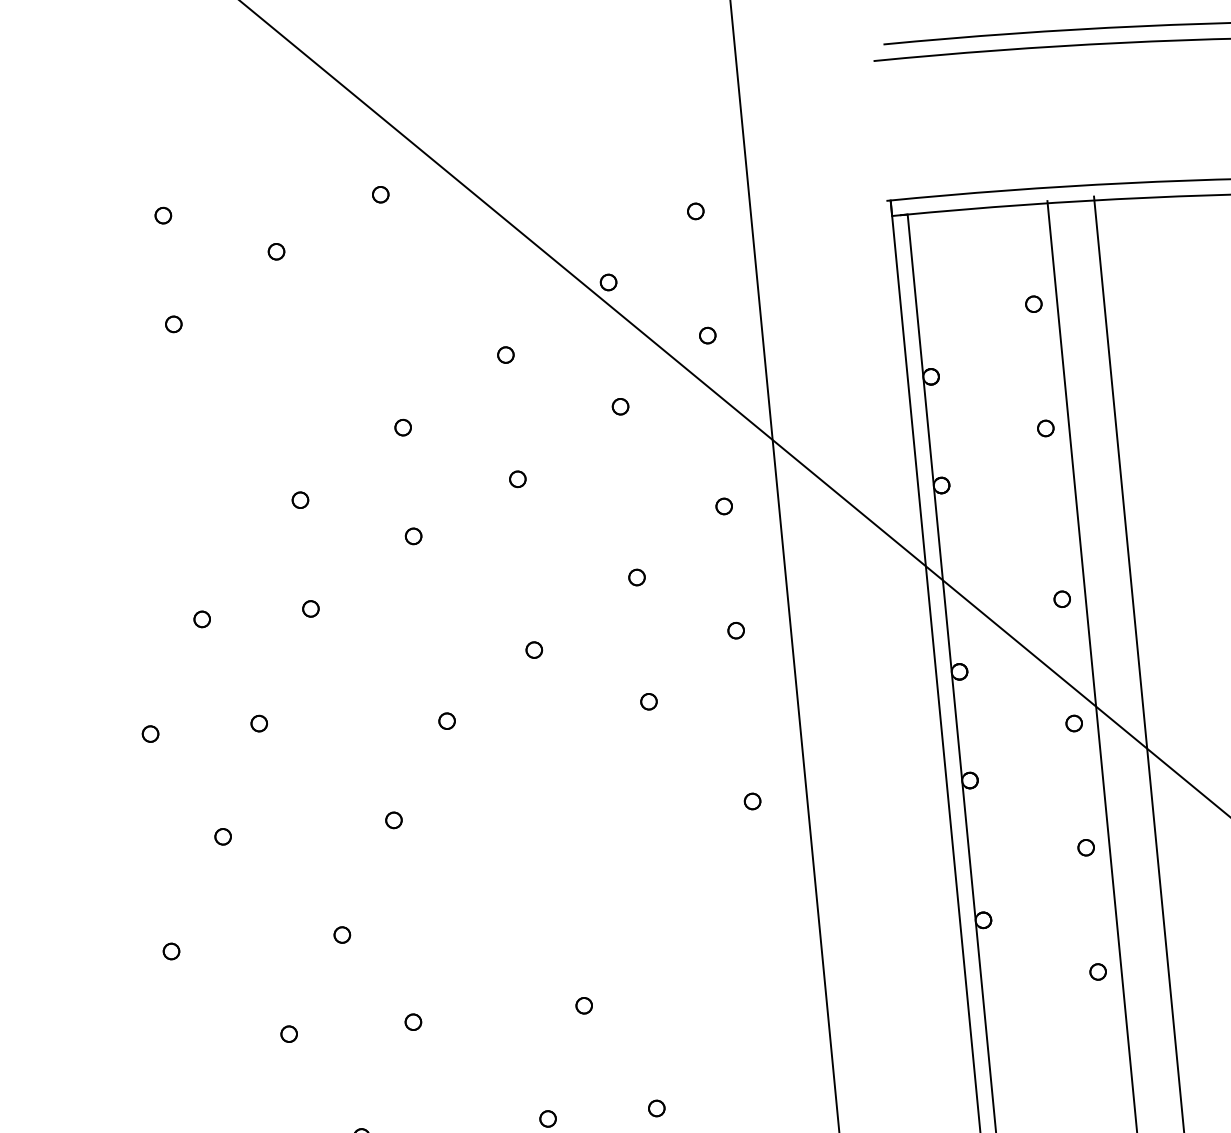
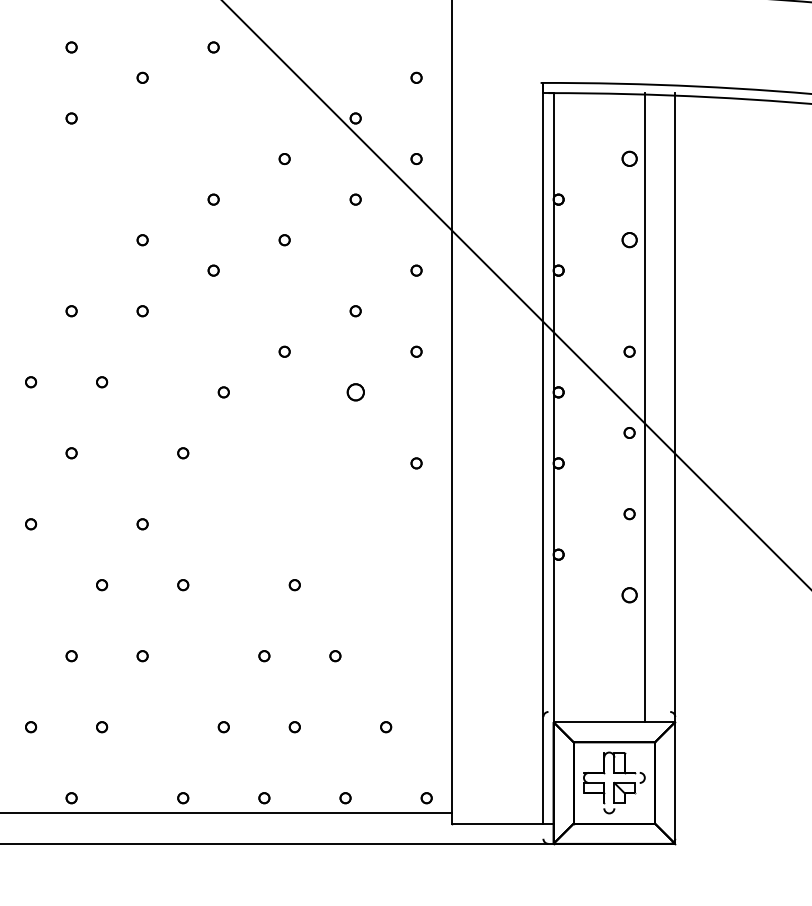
part: (1033, 304) -> (629, 159), size x1.4
part: (1045, 428) -> (629, 240), size x1.4
part: (648, 701) -> (355, 392), size x1.6
part: (1097, 972) -> (629, 595), size x1.4

